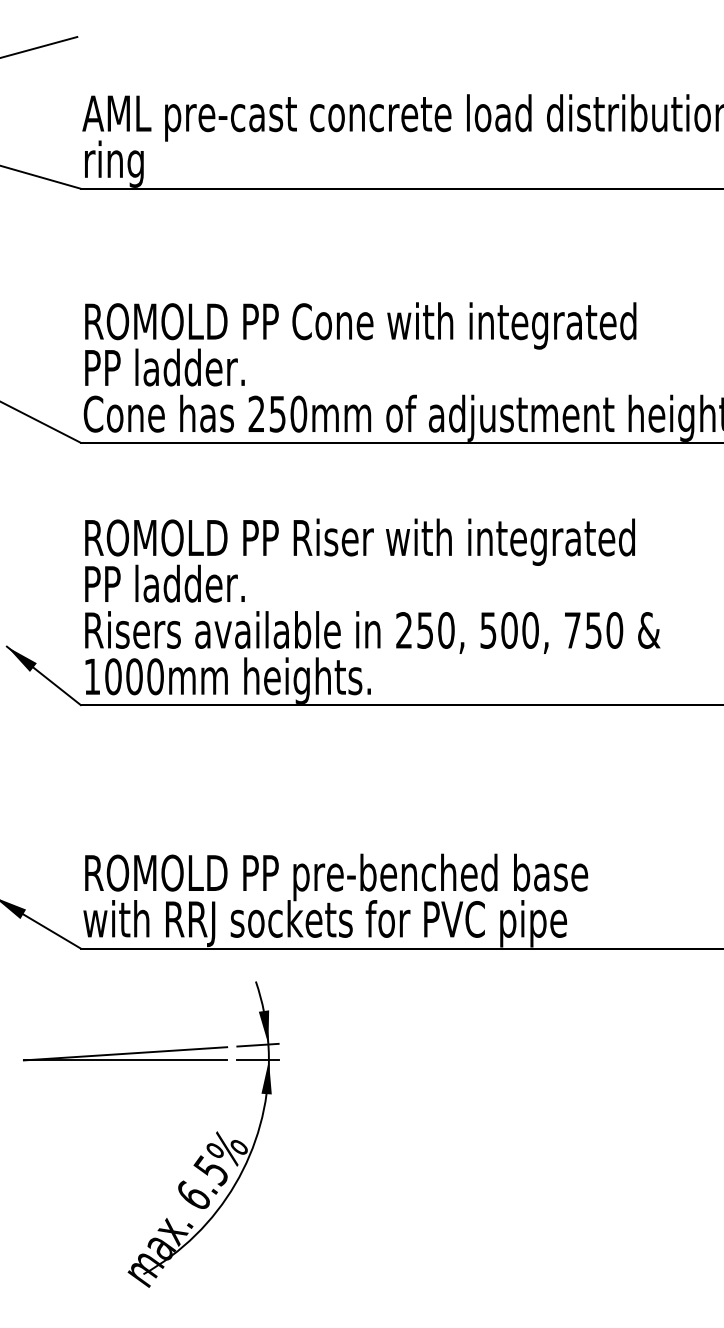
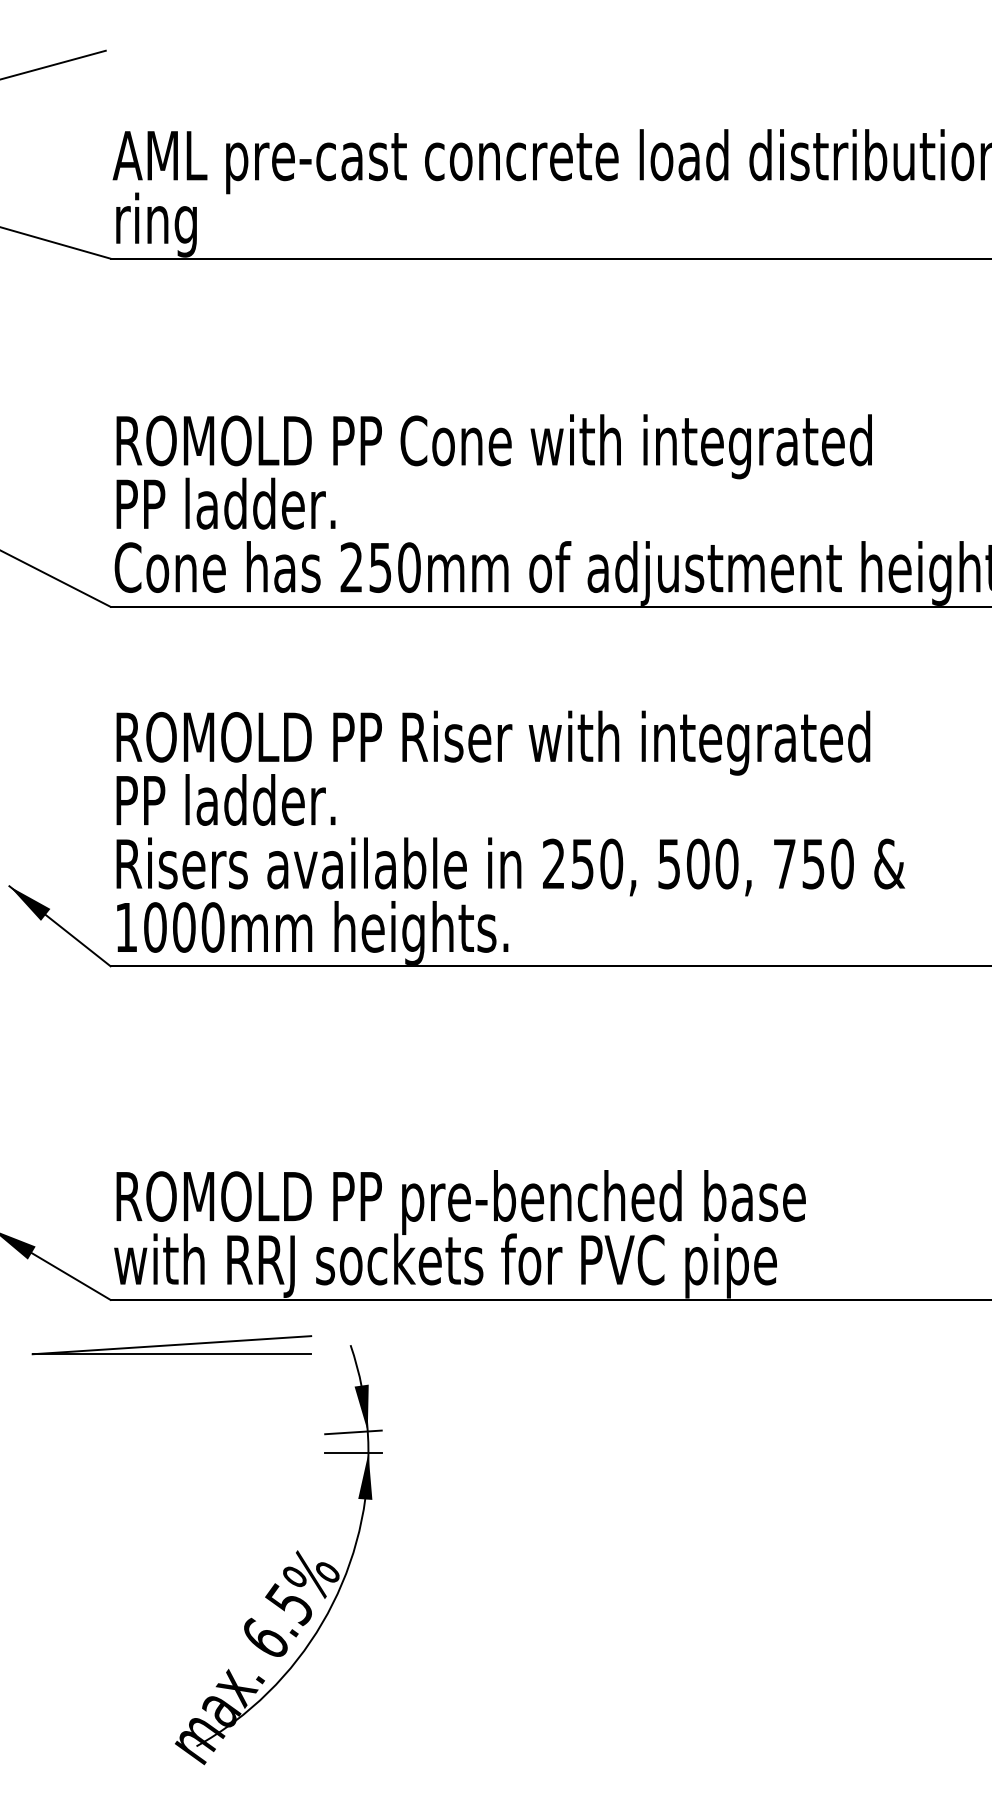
part: (125, 1054) -> (171, 1345), moved

